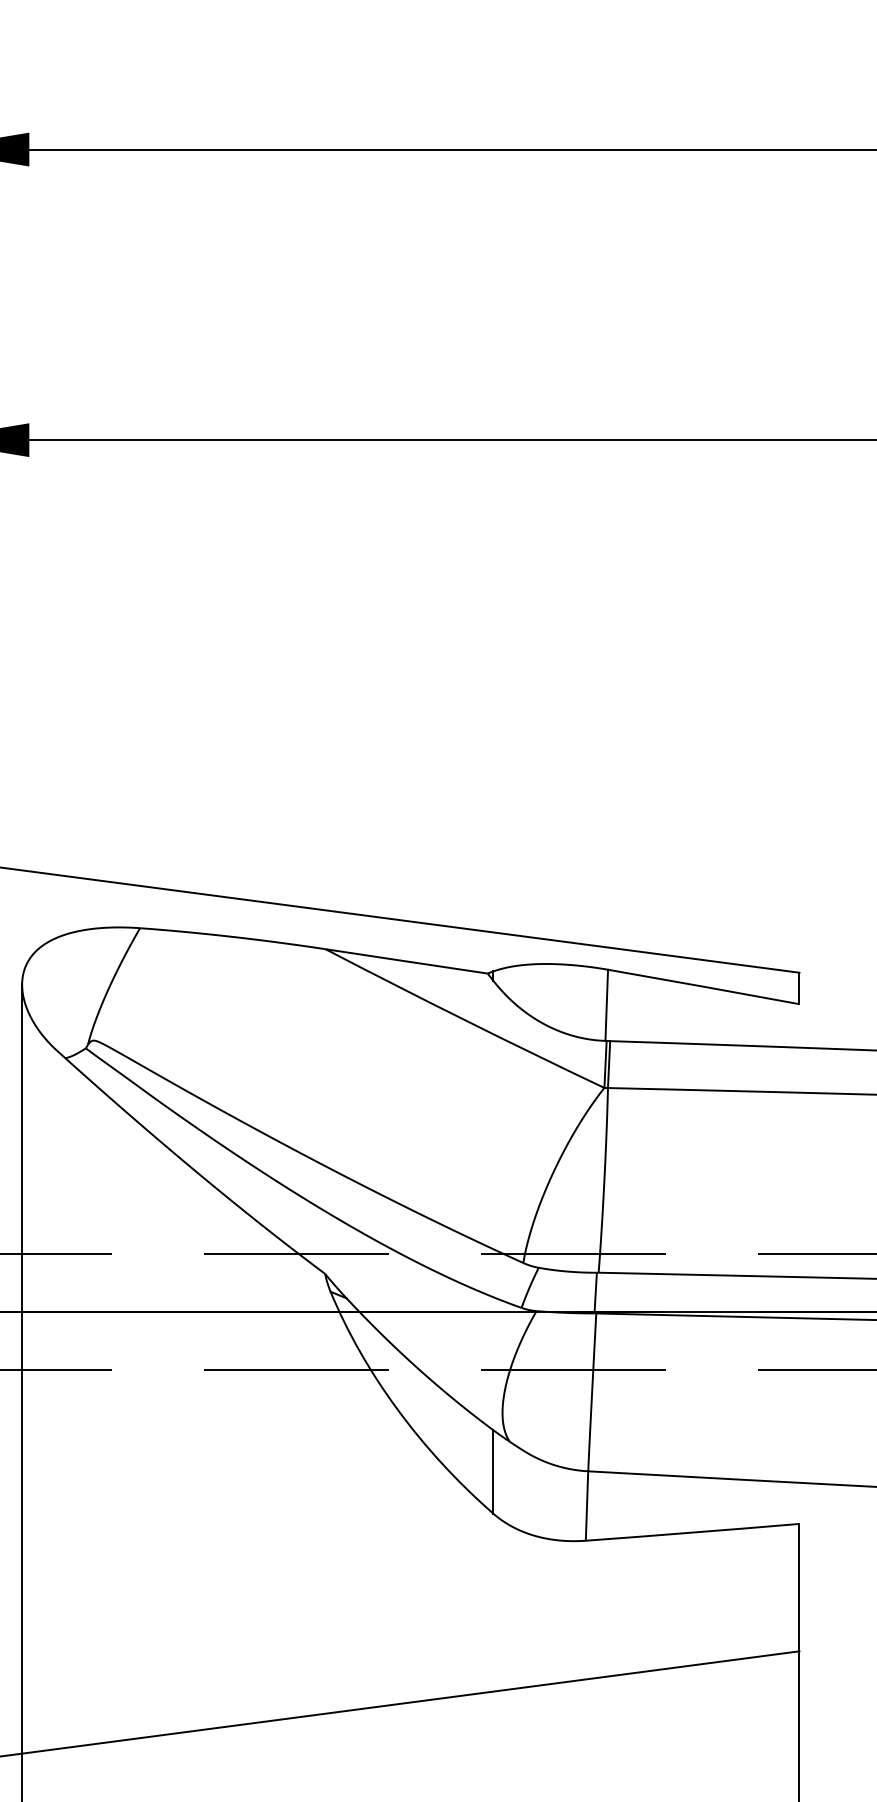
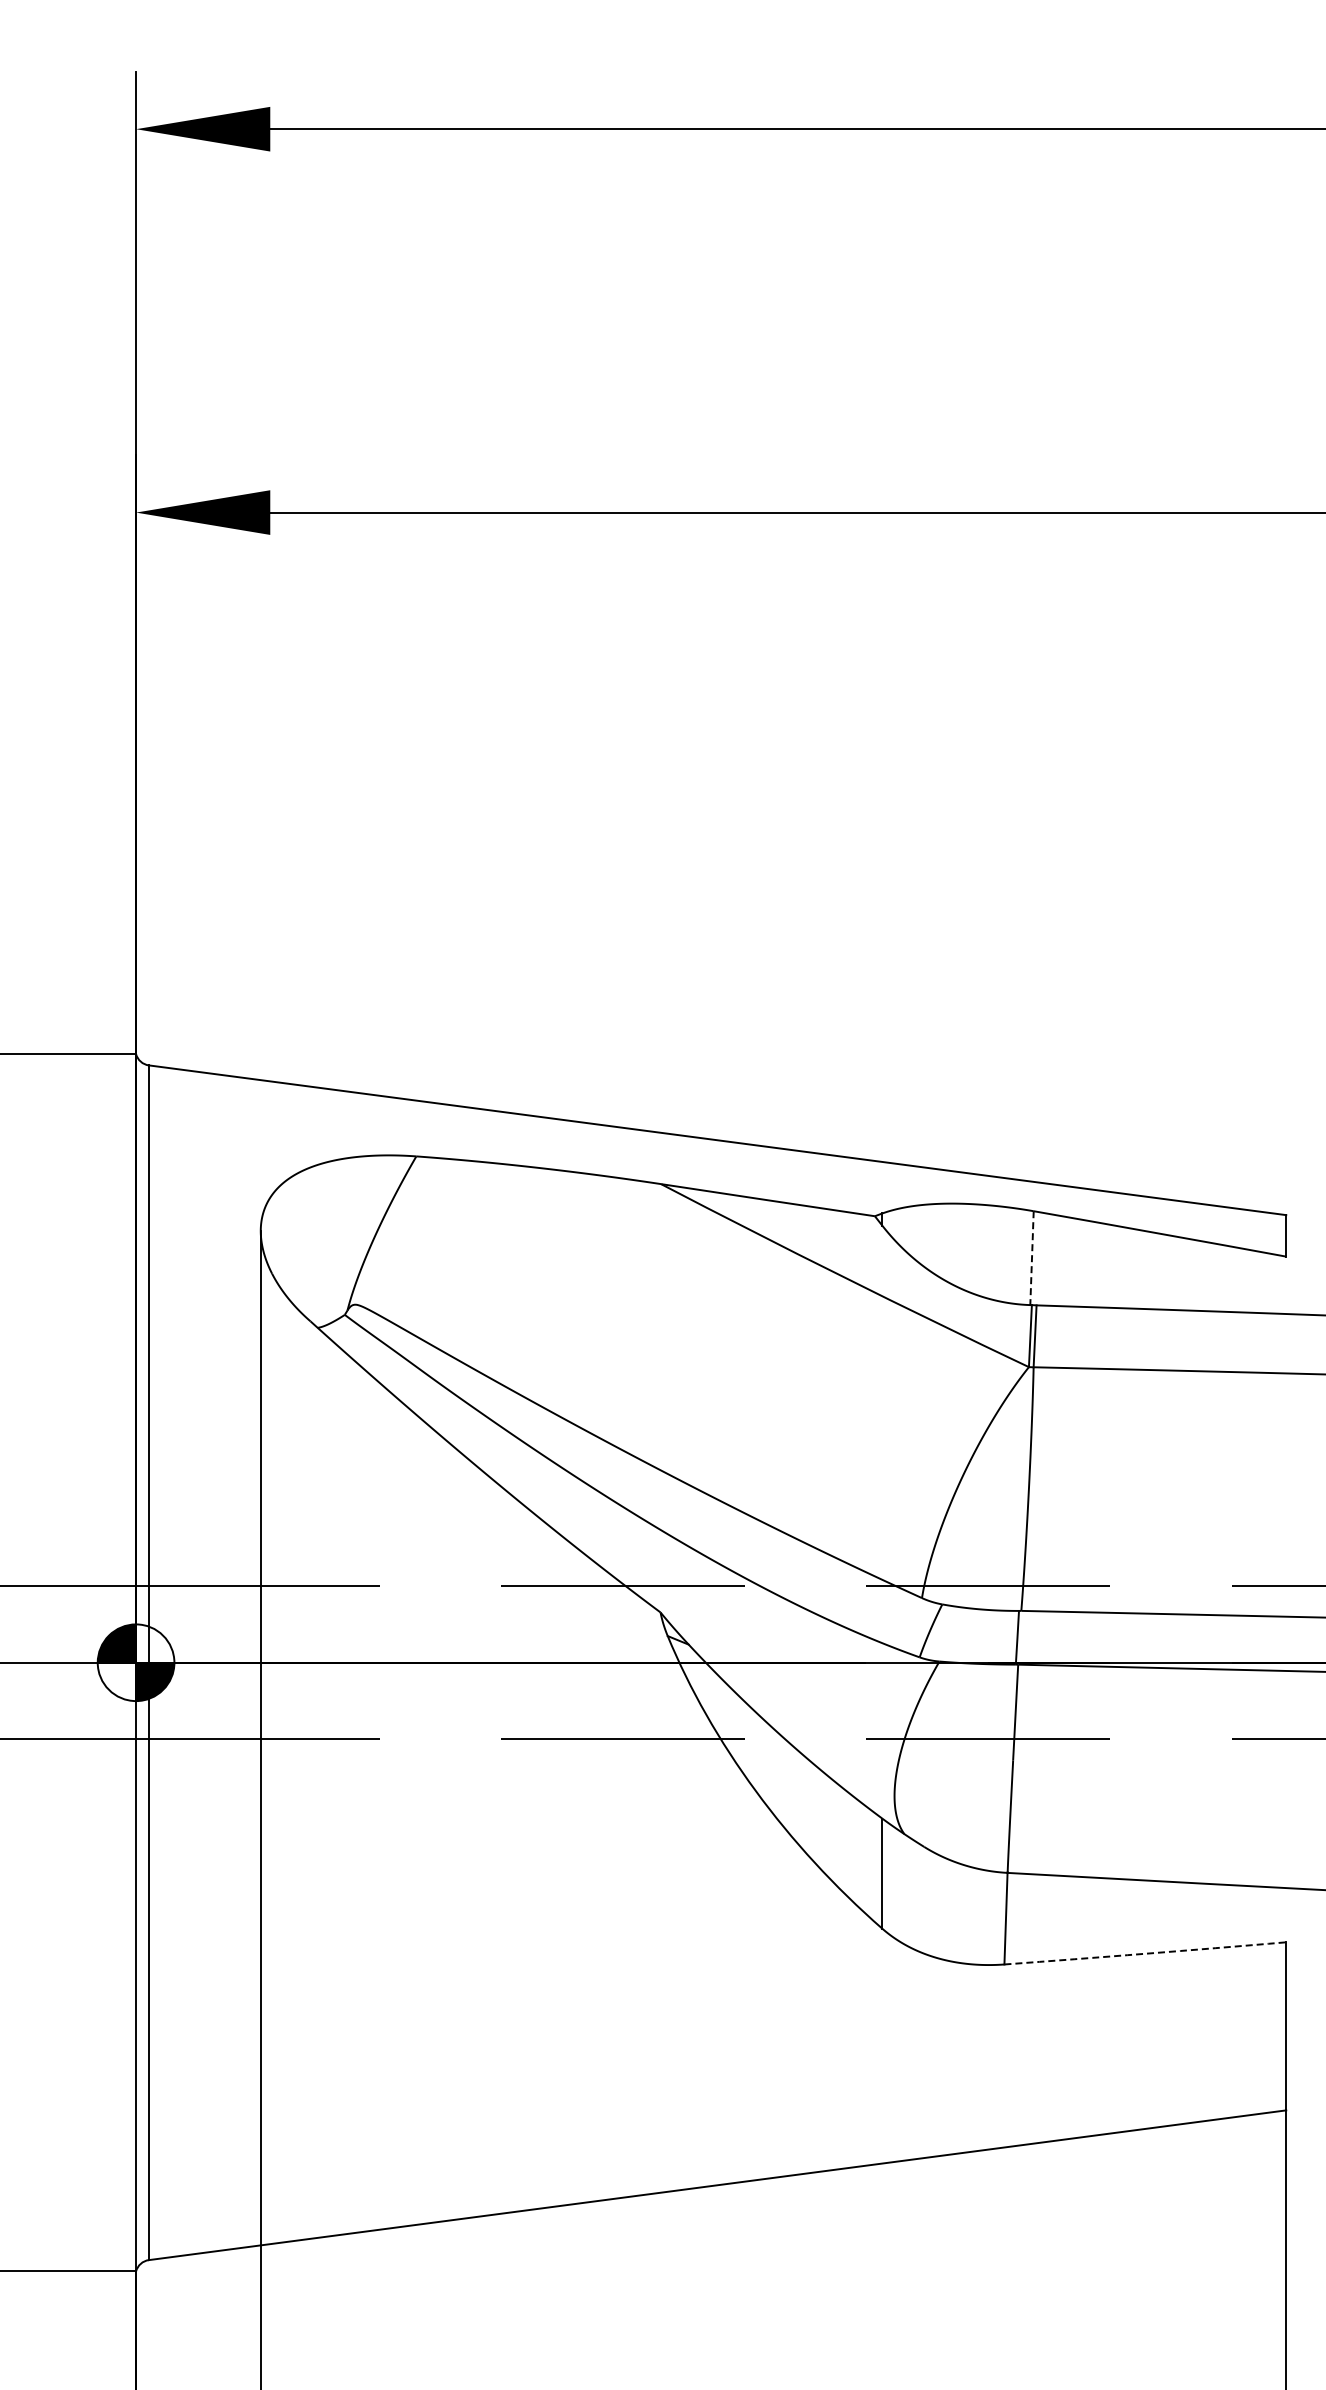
line: (607, 1005) -> (1032, 1258), solid -> dashed
arc: (692, 1532) -> (1145, 1953), solid -> dashed

